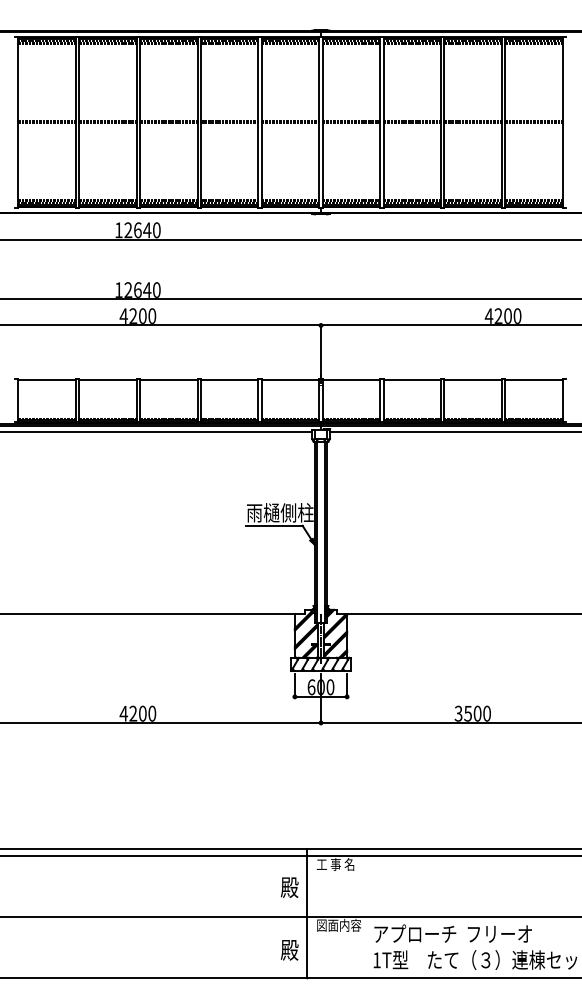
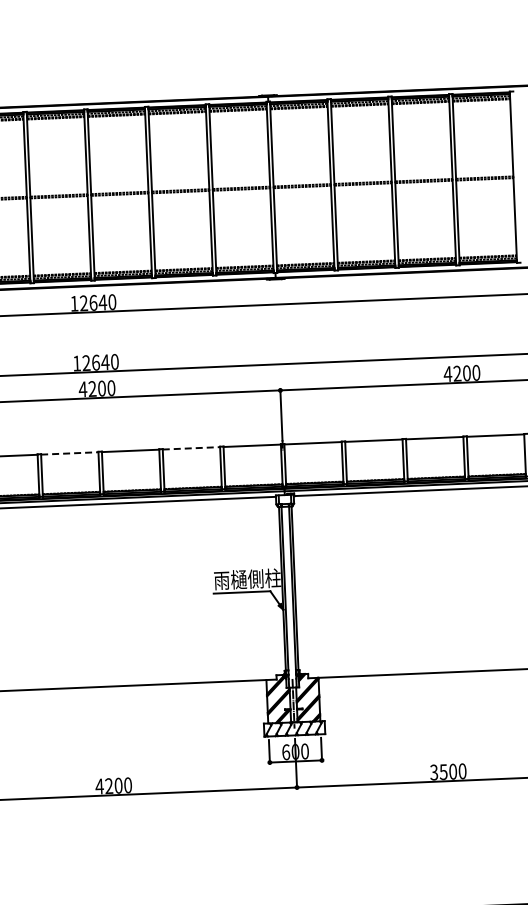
line: (107, 379) -> (69, 453), solid -> dashed
line: (229, 379) -> (191, 448), solid -> dashed

